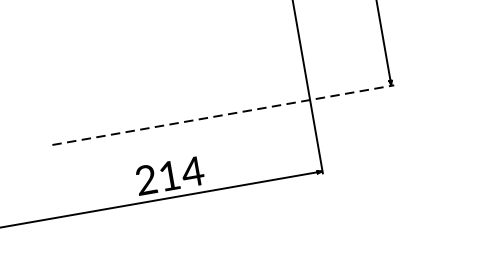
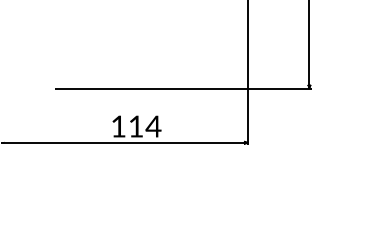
line: (223, 115) -> (183, 89), dashed -> solid
text: (146, 179) -> (118, 126), 214 -> 114

